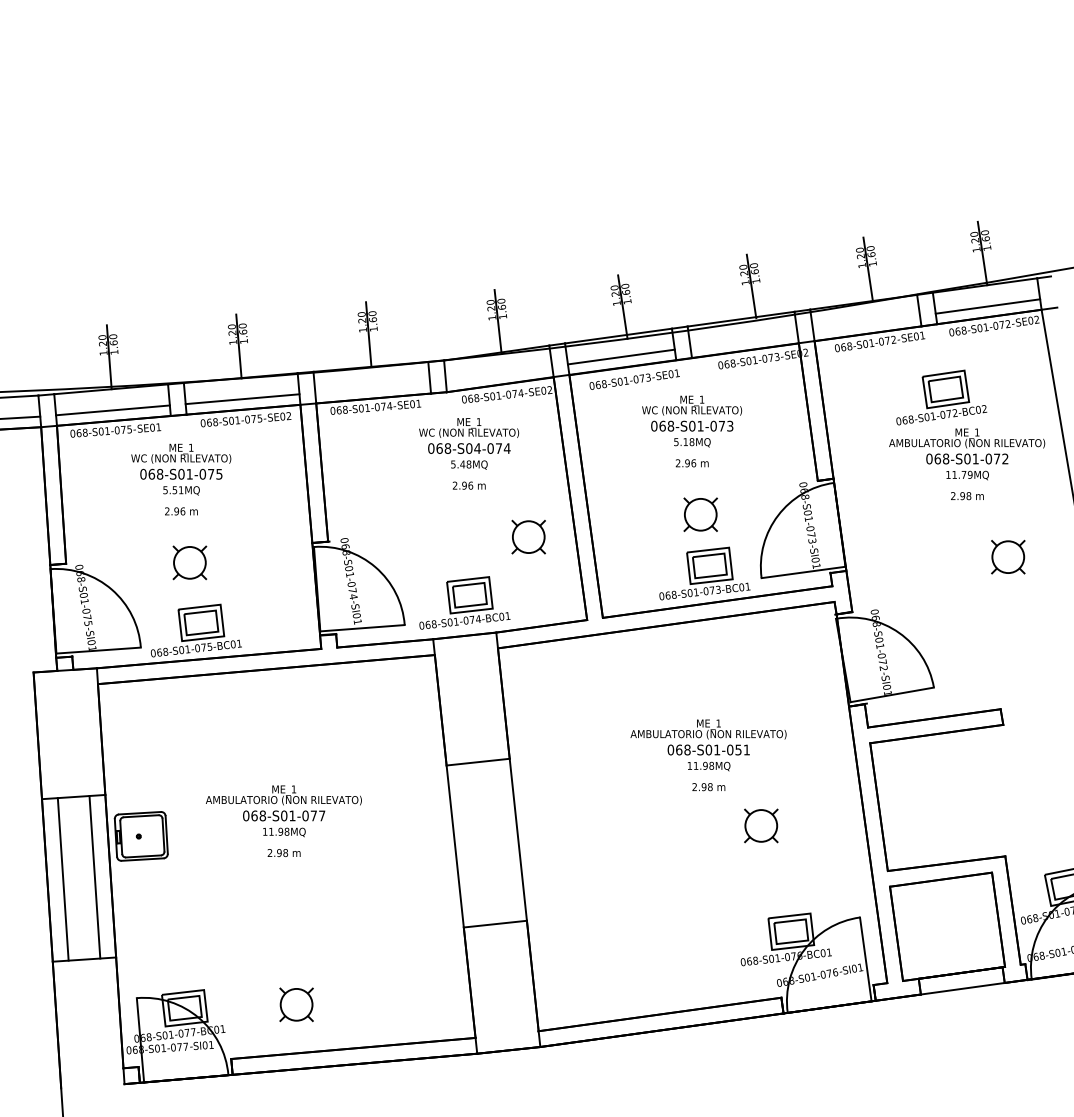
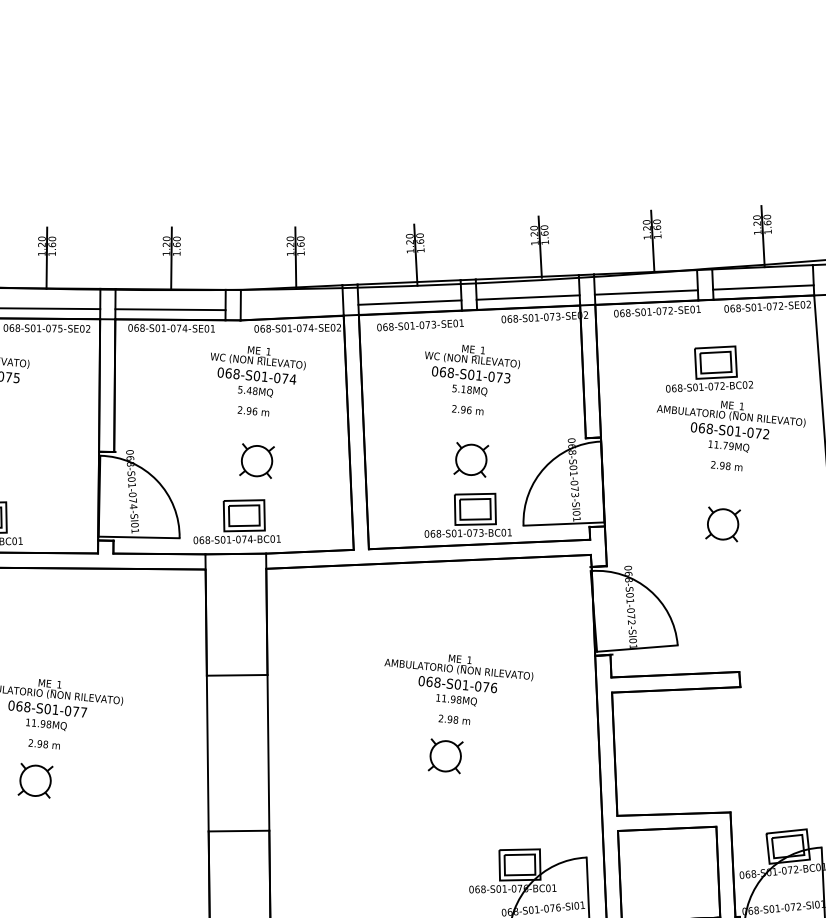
line: (866, 322) -> (646, 291), added
line: (743, 339) -> (527, 296), added
line: (372, 387) -> (170, 309), added
text: (477, 448) -> (264, 376), 068-S04-074 -> 068-S01-074
part: (528, 536) -> (256, 460), moved
part: (1008, 556) -> (723, 523), moved
text: (742, 749) -> (489, 687), 068-S01-051 -> 068-S01-076
part: (761, 825) -> (445, 755), moved
part: (296, 1004) -> (35, 780), moved

